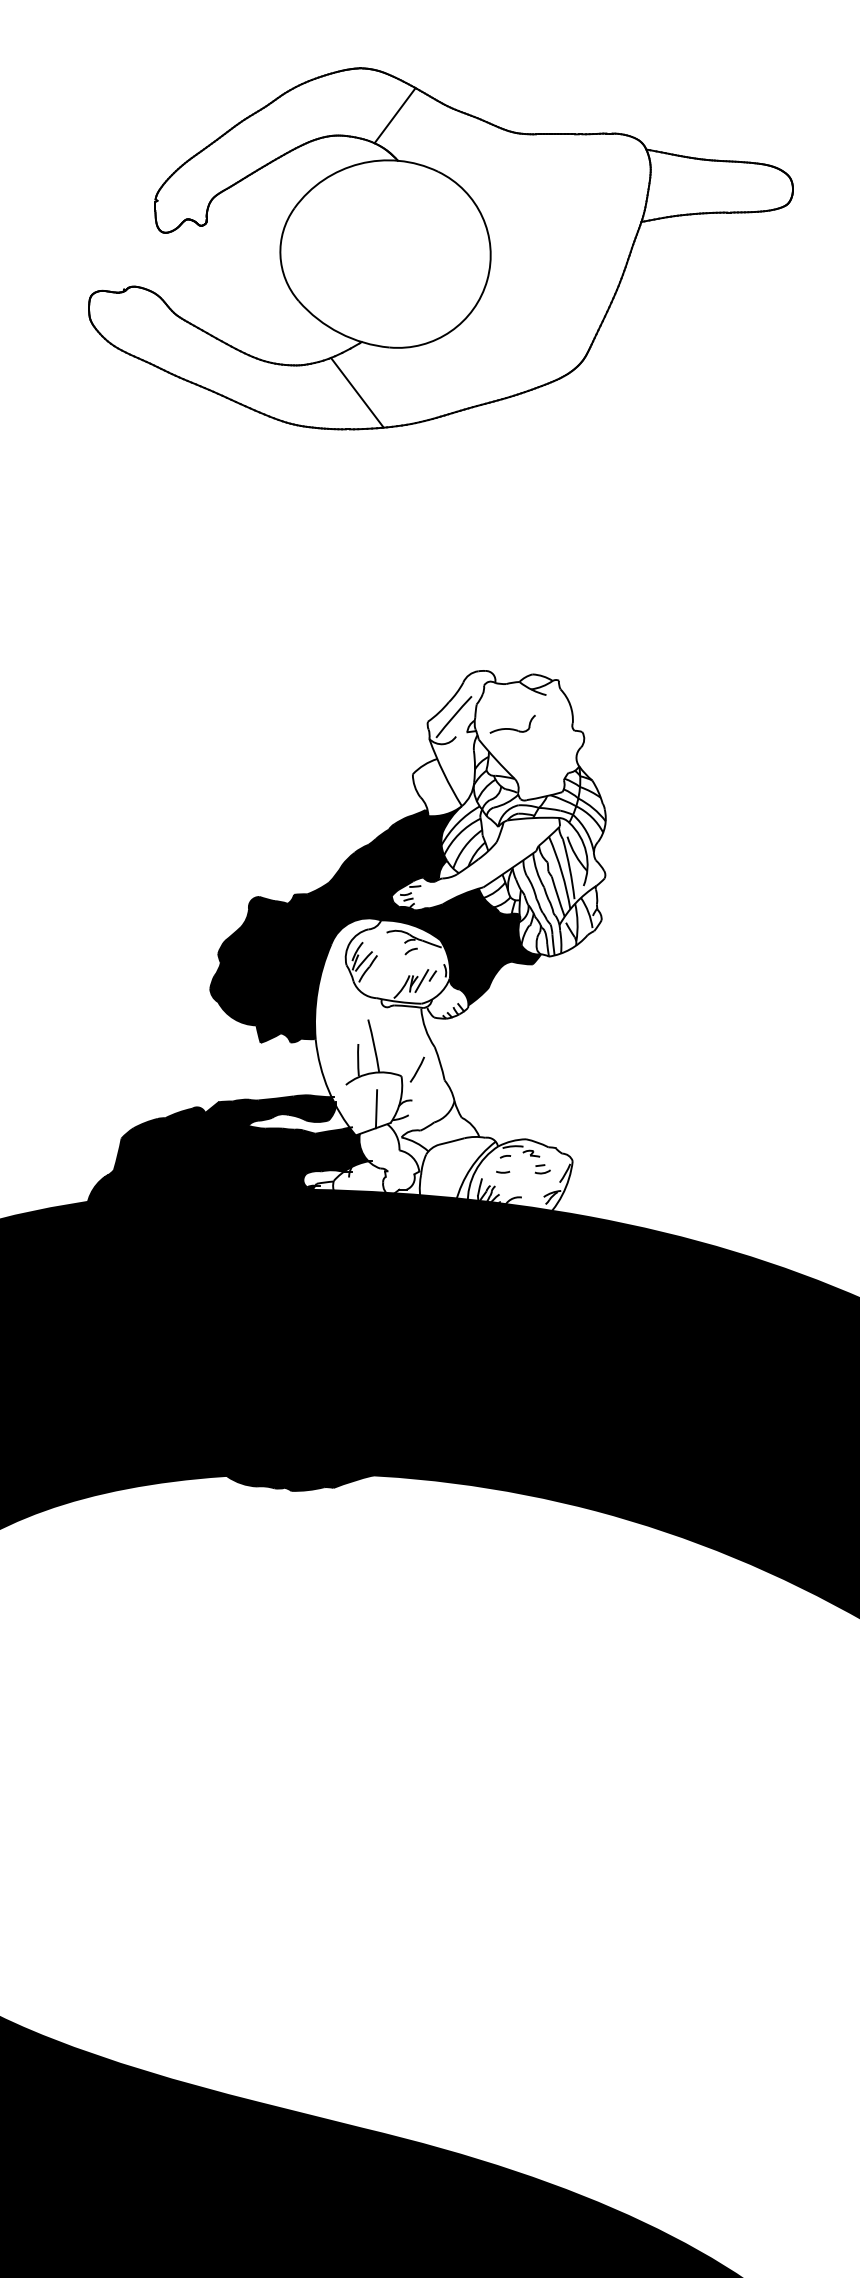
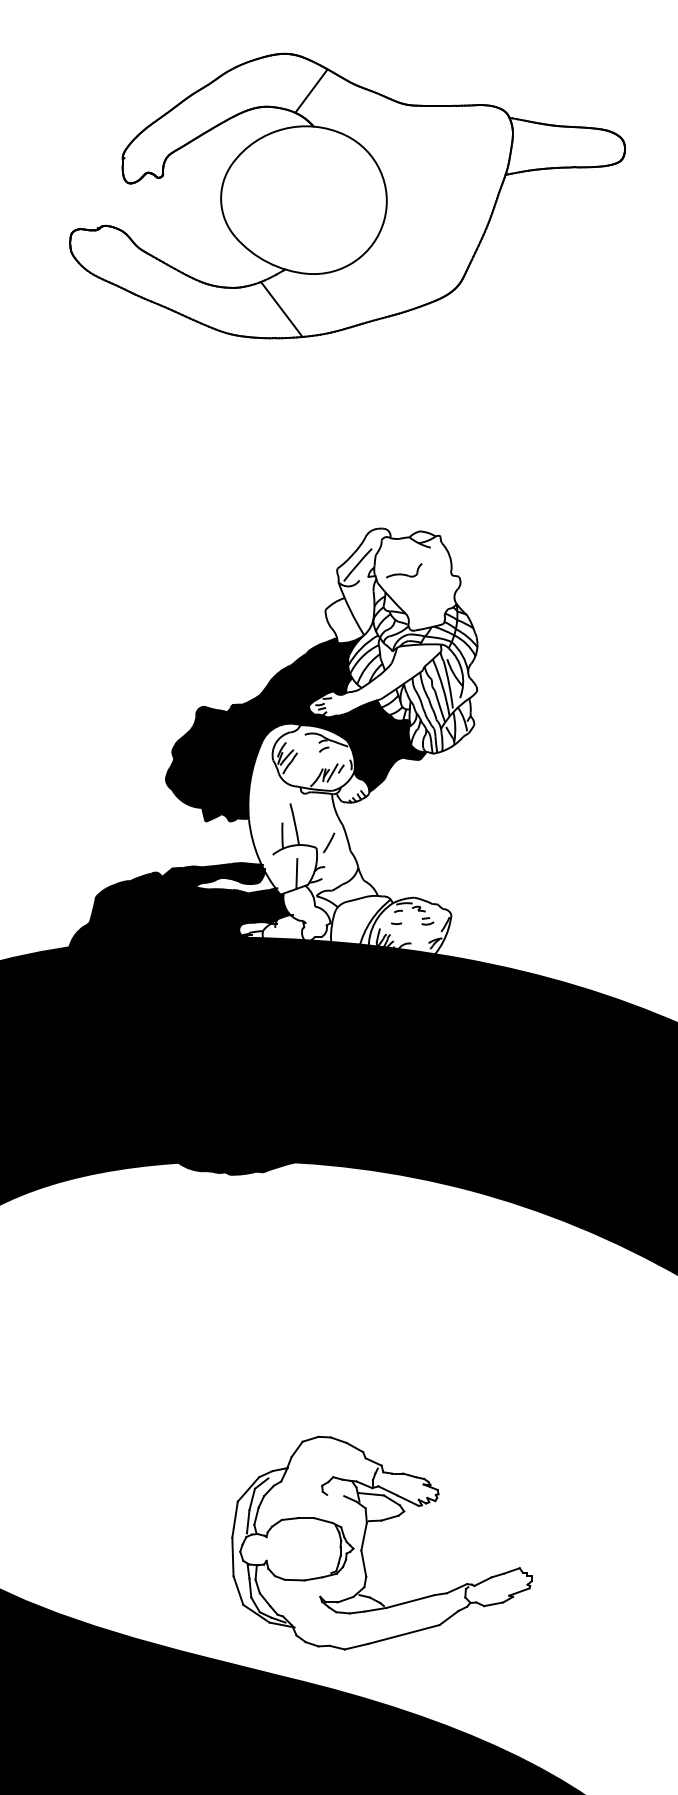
part: (462, 1956) -> (364, 1541), added

